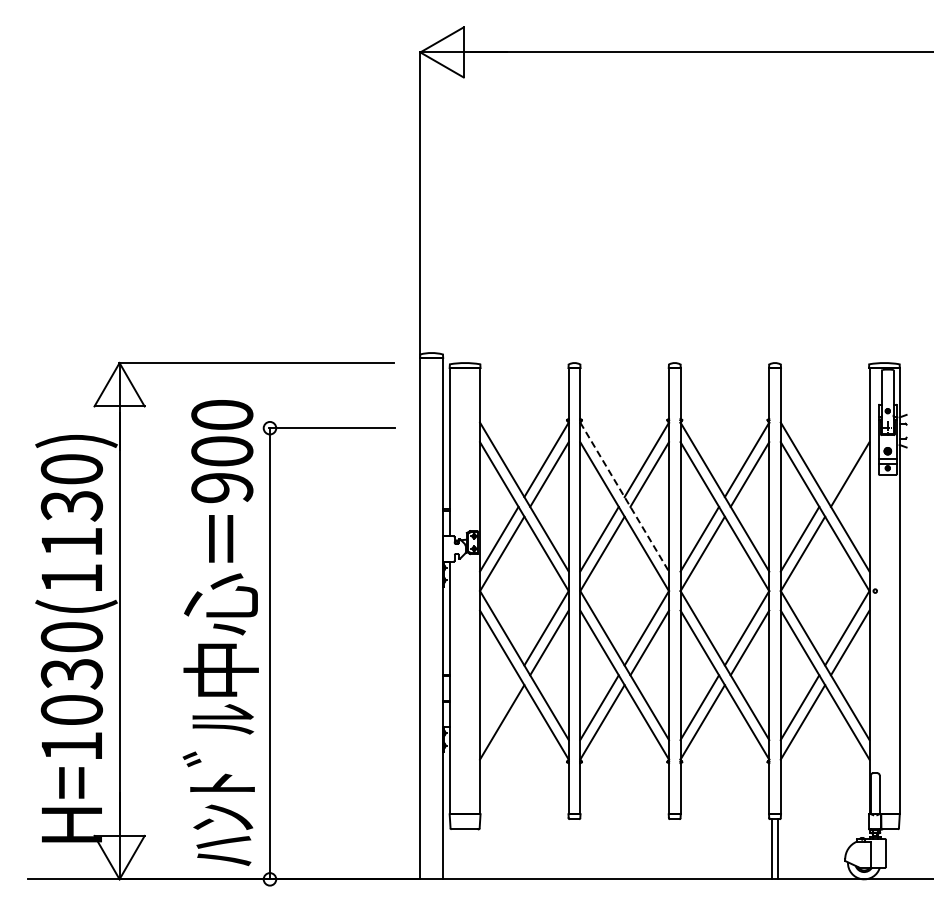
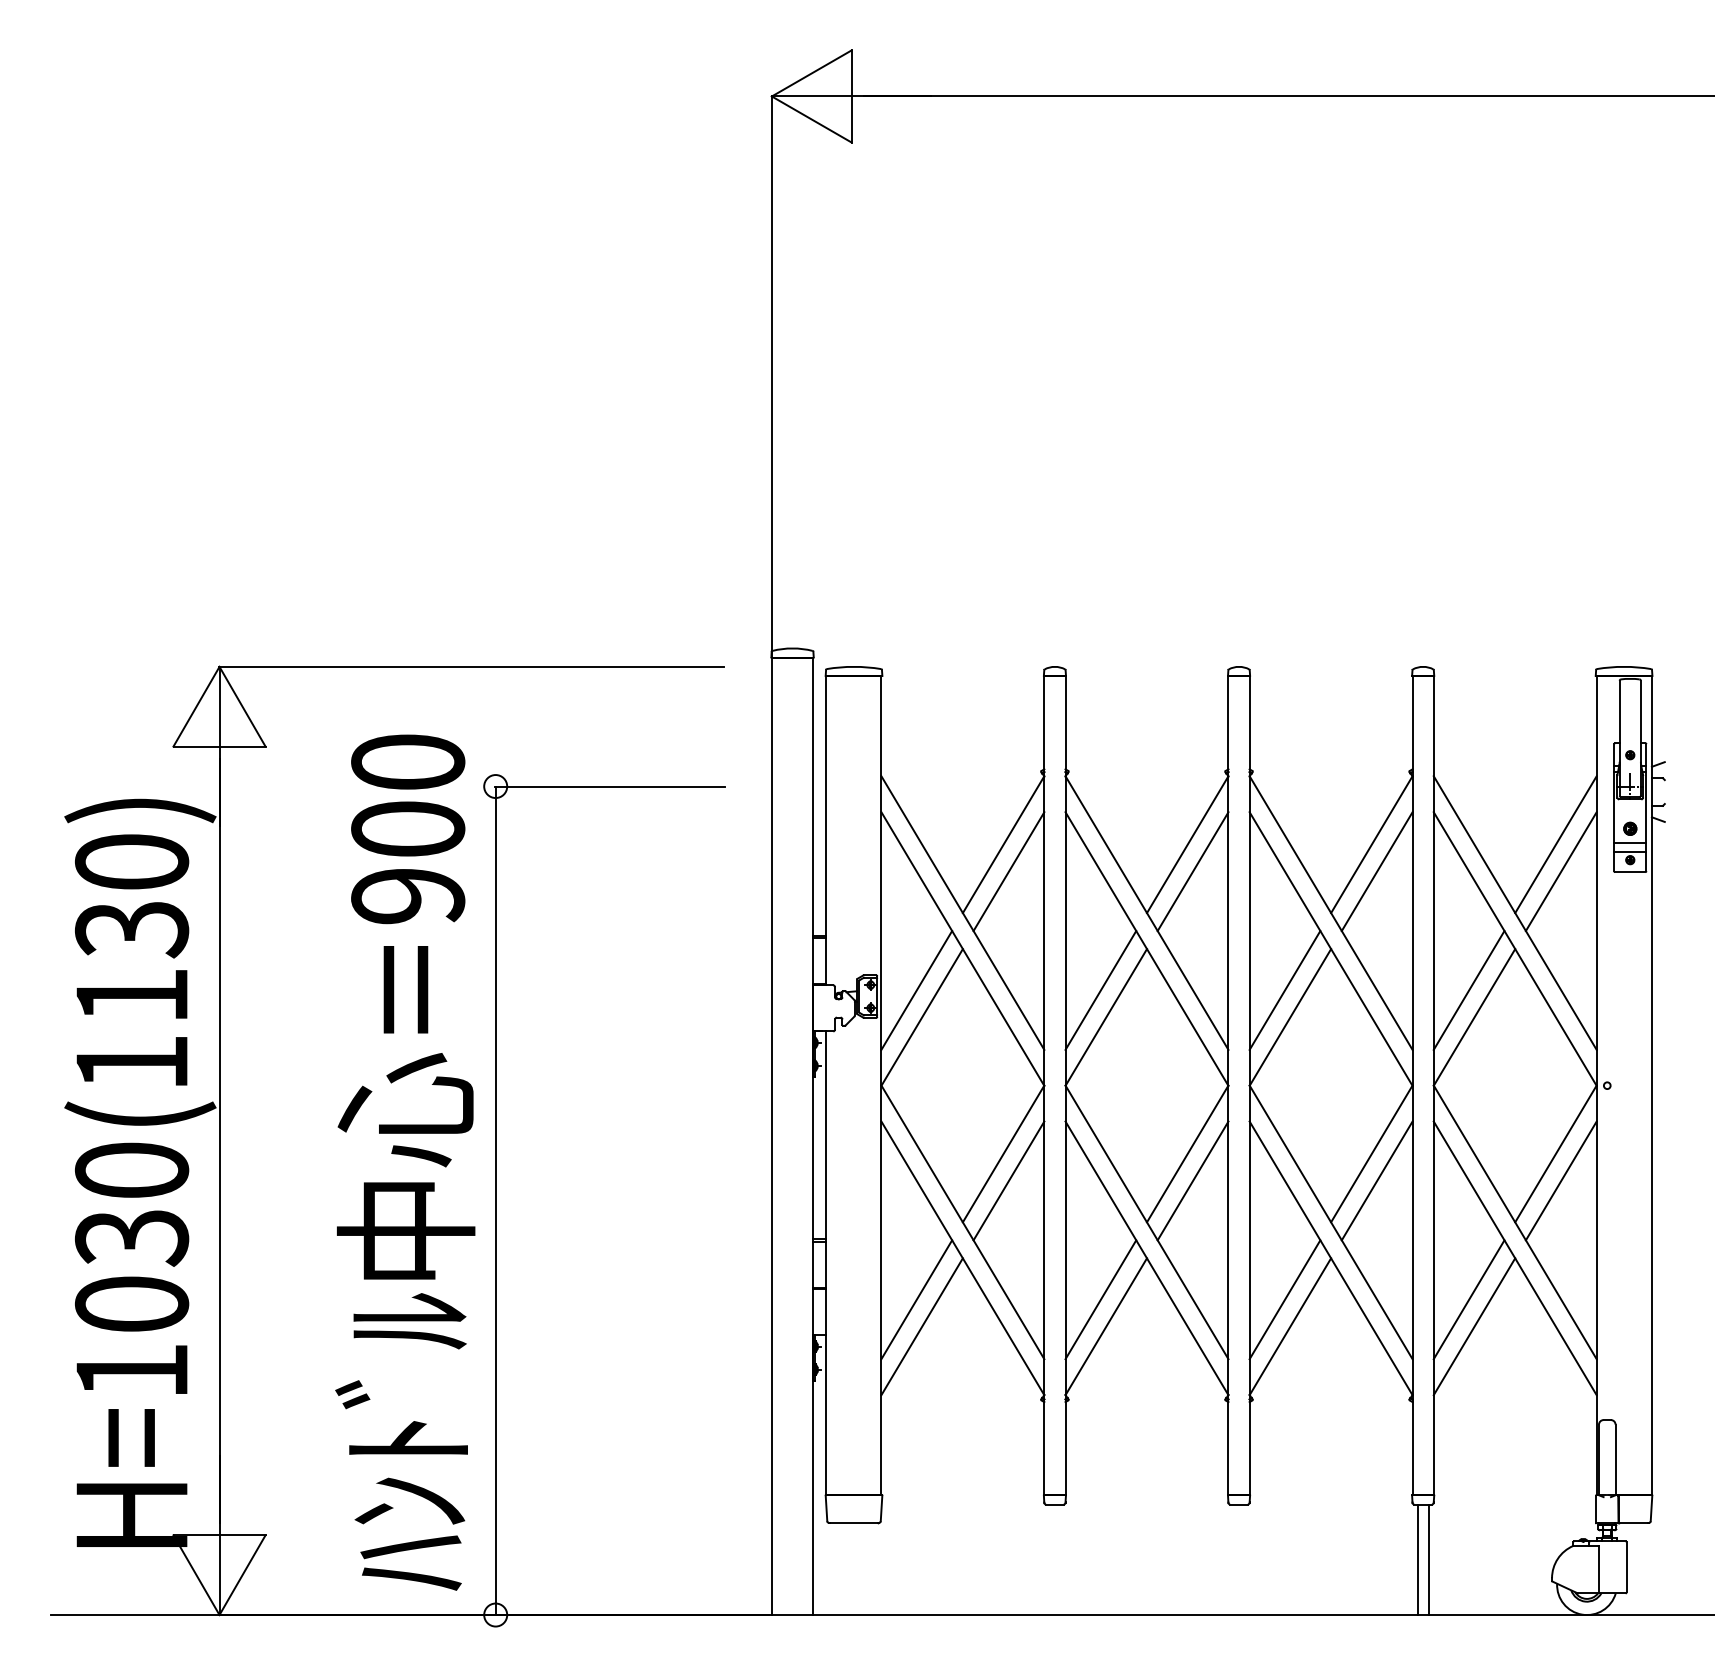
line: (847, 459) -> (1556, 844), added
line: (624, 497) -> (1146, 913), dashed -> solid
line: (499, 707) -> (917, 1299), added

